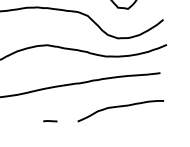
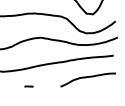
line: (49, 121) -> (28, 86), moved

